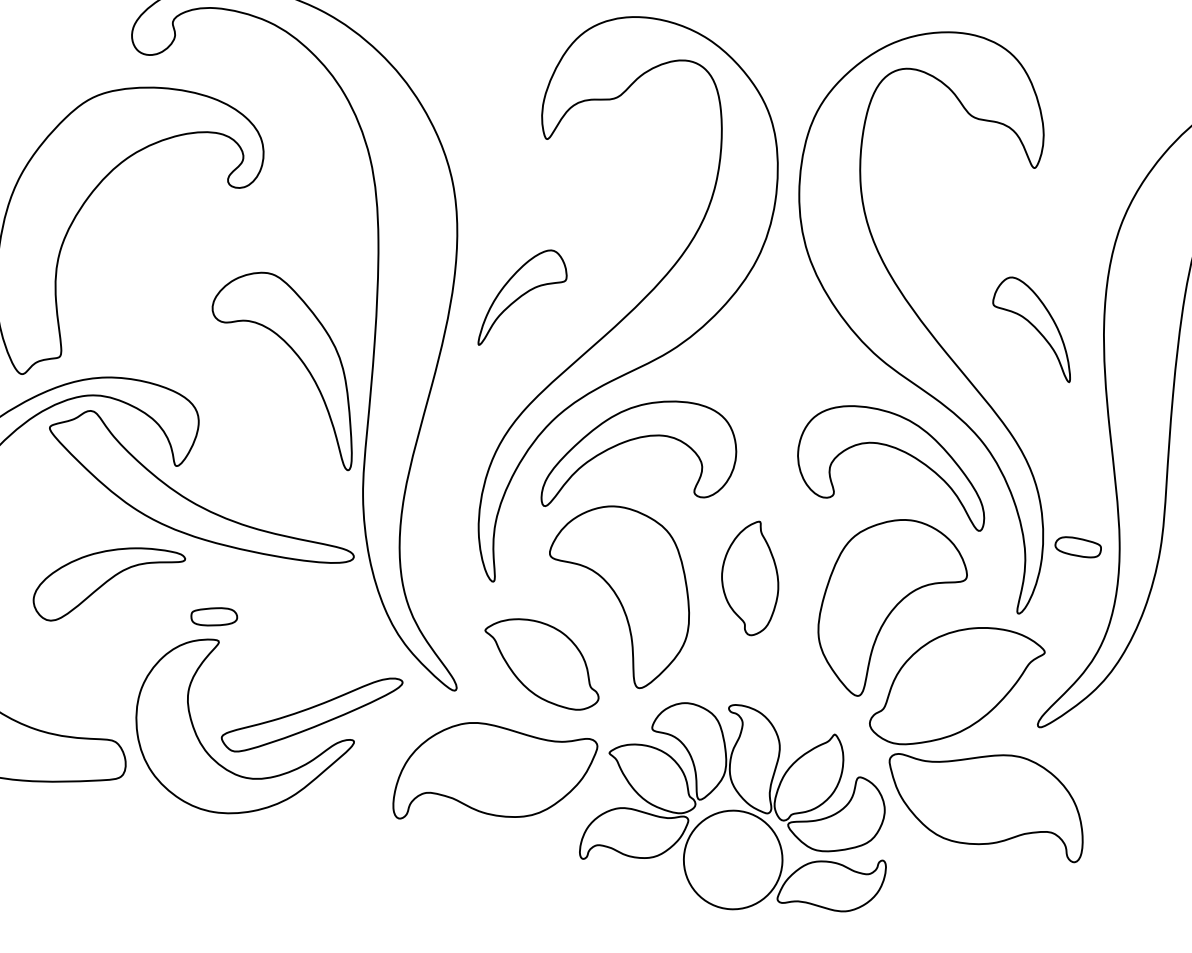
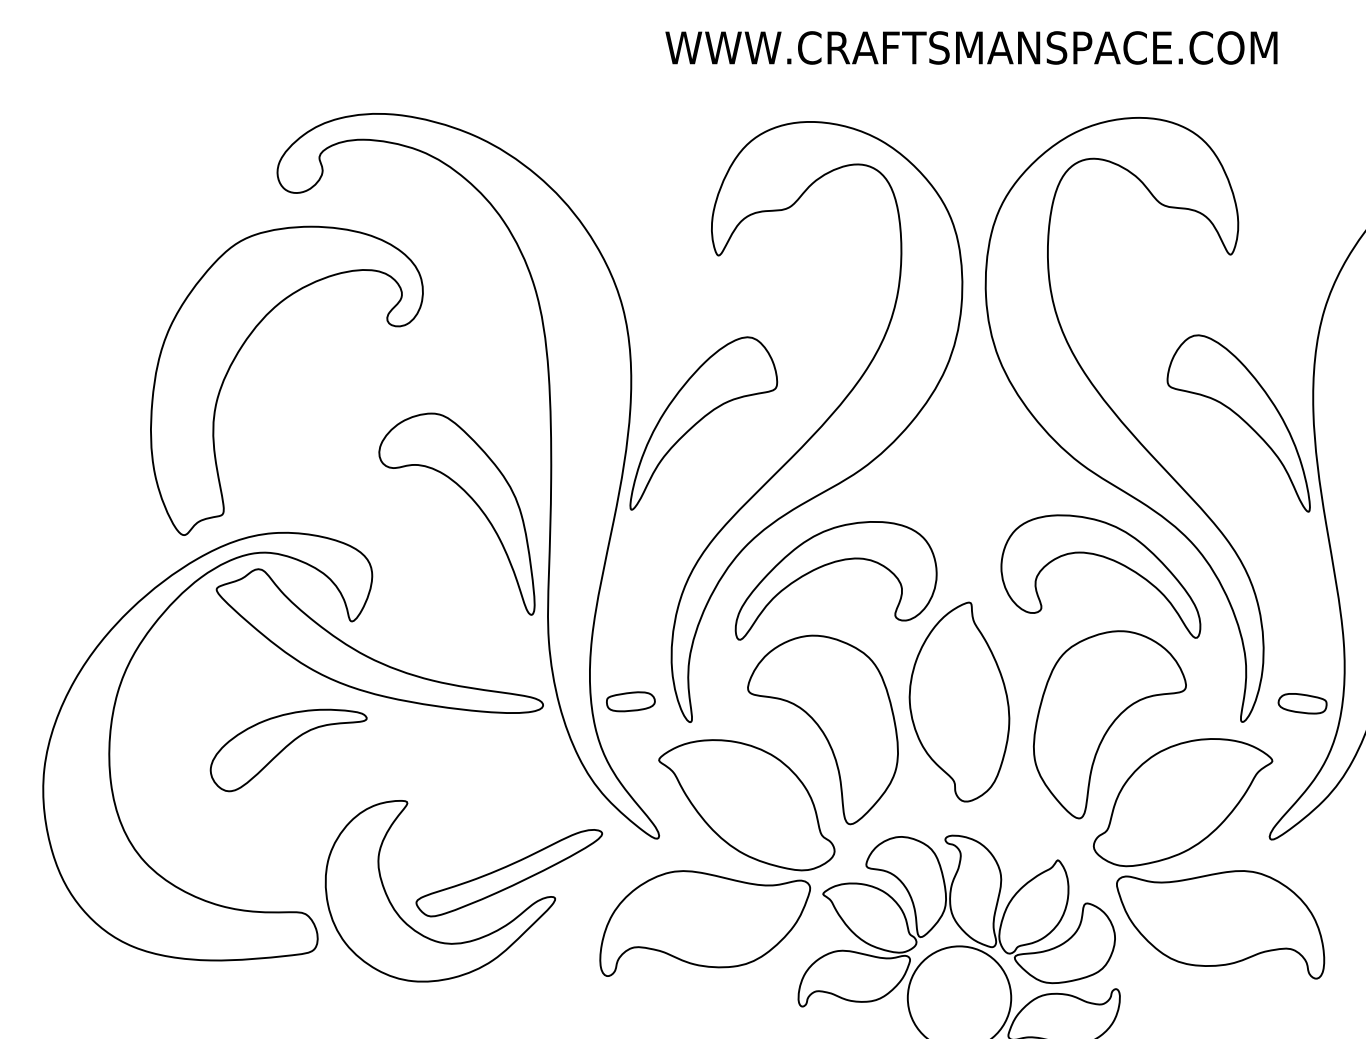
part: (522, 298) -> (703, 423), size x1.67
part: (1032, 329) -> (1238, 423), size x1.67
part: (1078, 547) -> (1302, 703), moved
part: (750, 577) -> (959, 701), size x1.67
part: (213, 616) -> (630, 701), moved
part: (541, 664) -> (746, 805), size x1.43

